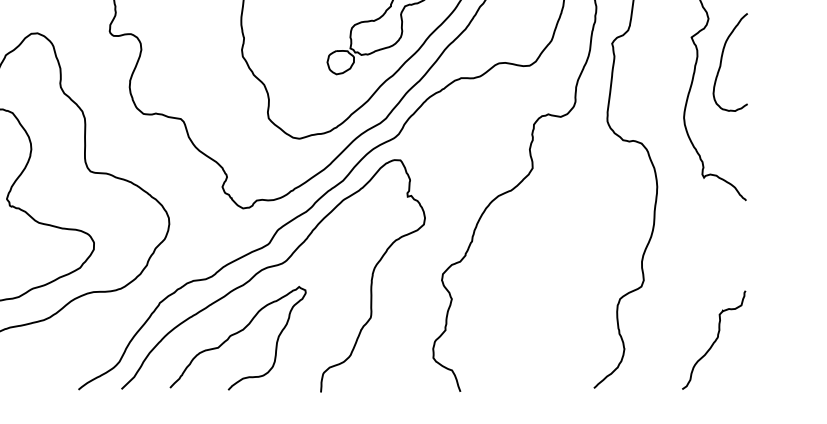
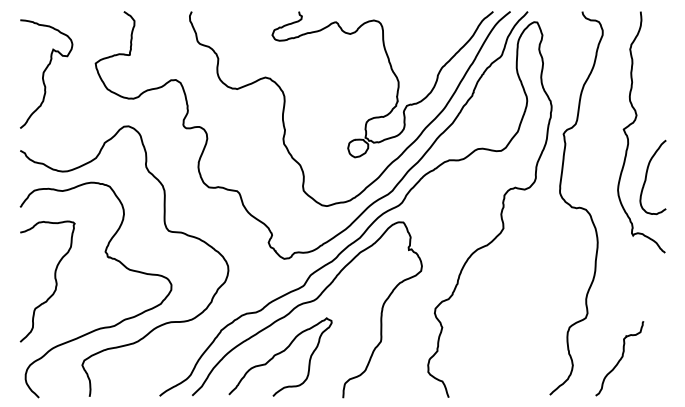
curve: (722, 59) -> (647, 175), moved
curve: (715, 340) -> (620, 358), moved

